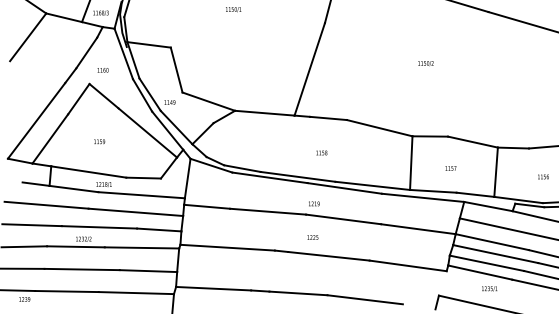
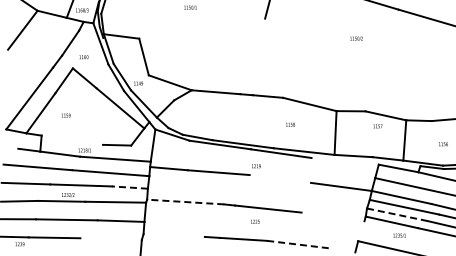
text: (425, 63) -> (356, 38), moved
line: (309, 69) -> (252, 56), removed
text: (100, 141) -> (66, 115), moved
text: (321, 152) -> (290, 124), moved
text: (450, 168) -> (377, 126), moved
line: (87, 171) -> (71, 139), removed
line: (422, 198) -> (344, 161), removed
line: (342, 218) -> (279, 178), removed
line: (158, 229) -> (129, 187), solid -> dashed
text: (313, 237) -> (255, 221), moved
line: (227, 248) -> (185, 202), solid -> dashed
line: (487, 262) -> (397, 214), solid -> dashed
line: (407, 265) -> (332, 216), removed
line: (212, 288) -> (173, 235), removed
line: (135, 292) -> (110, 238), removed
line: (364, 299) -> (297, 244), solid -> dashed

